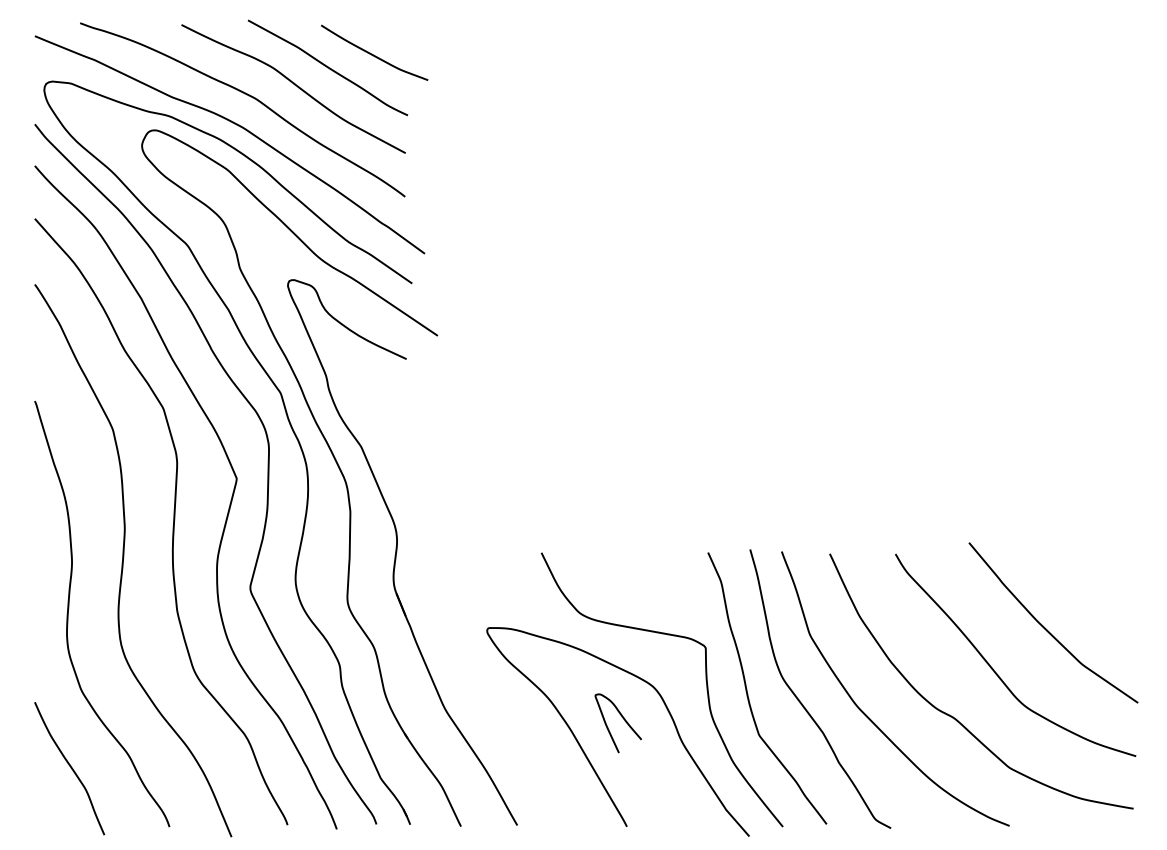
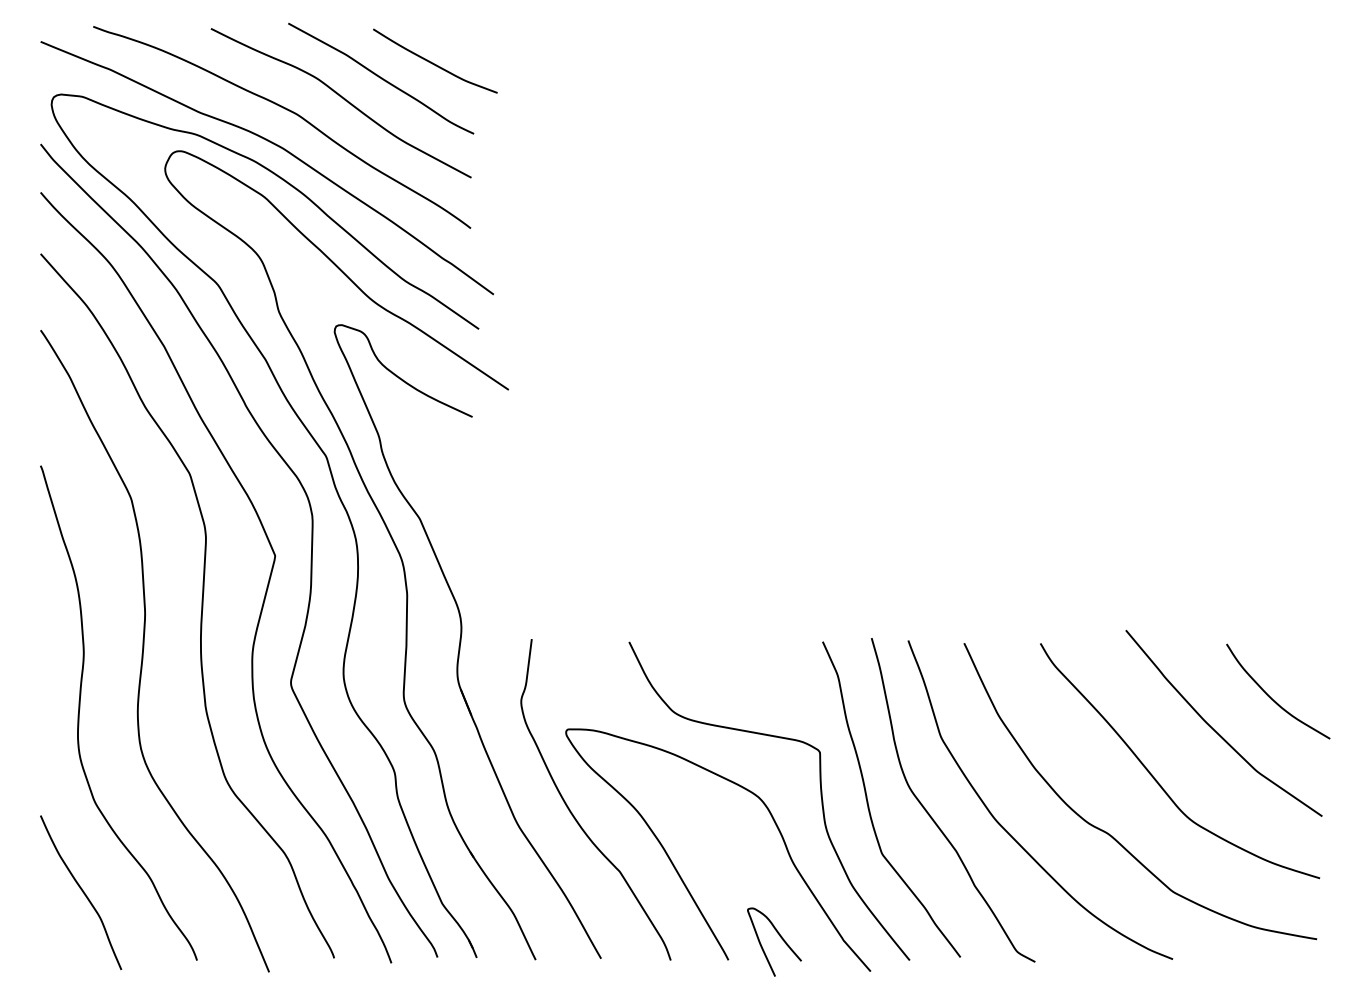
curve: (1094, 600) -> (1271, 697), added
curve: (494, 702) -> (574, 815), added
curve: (622, 718) -> (779, 936), moved

